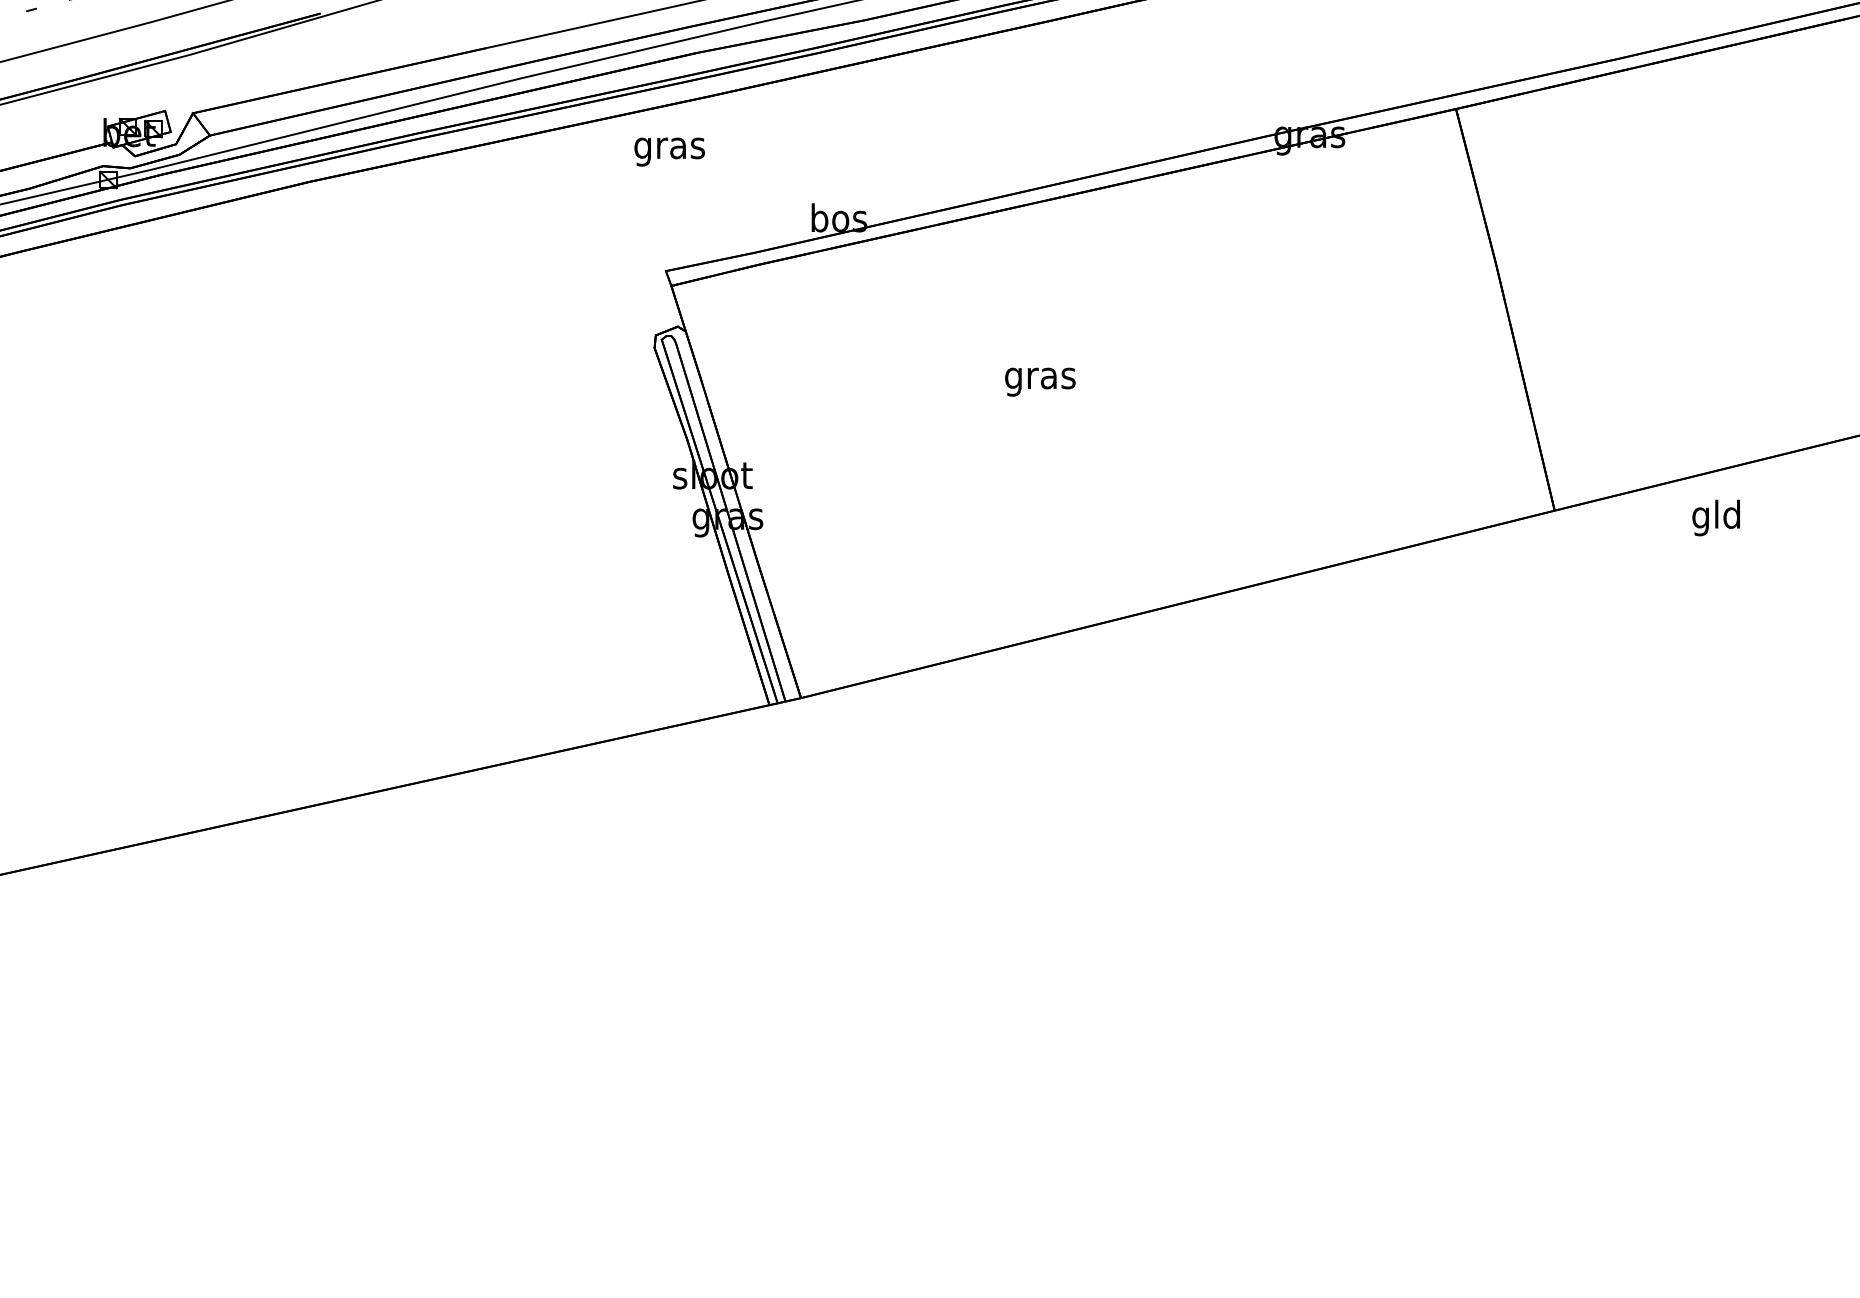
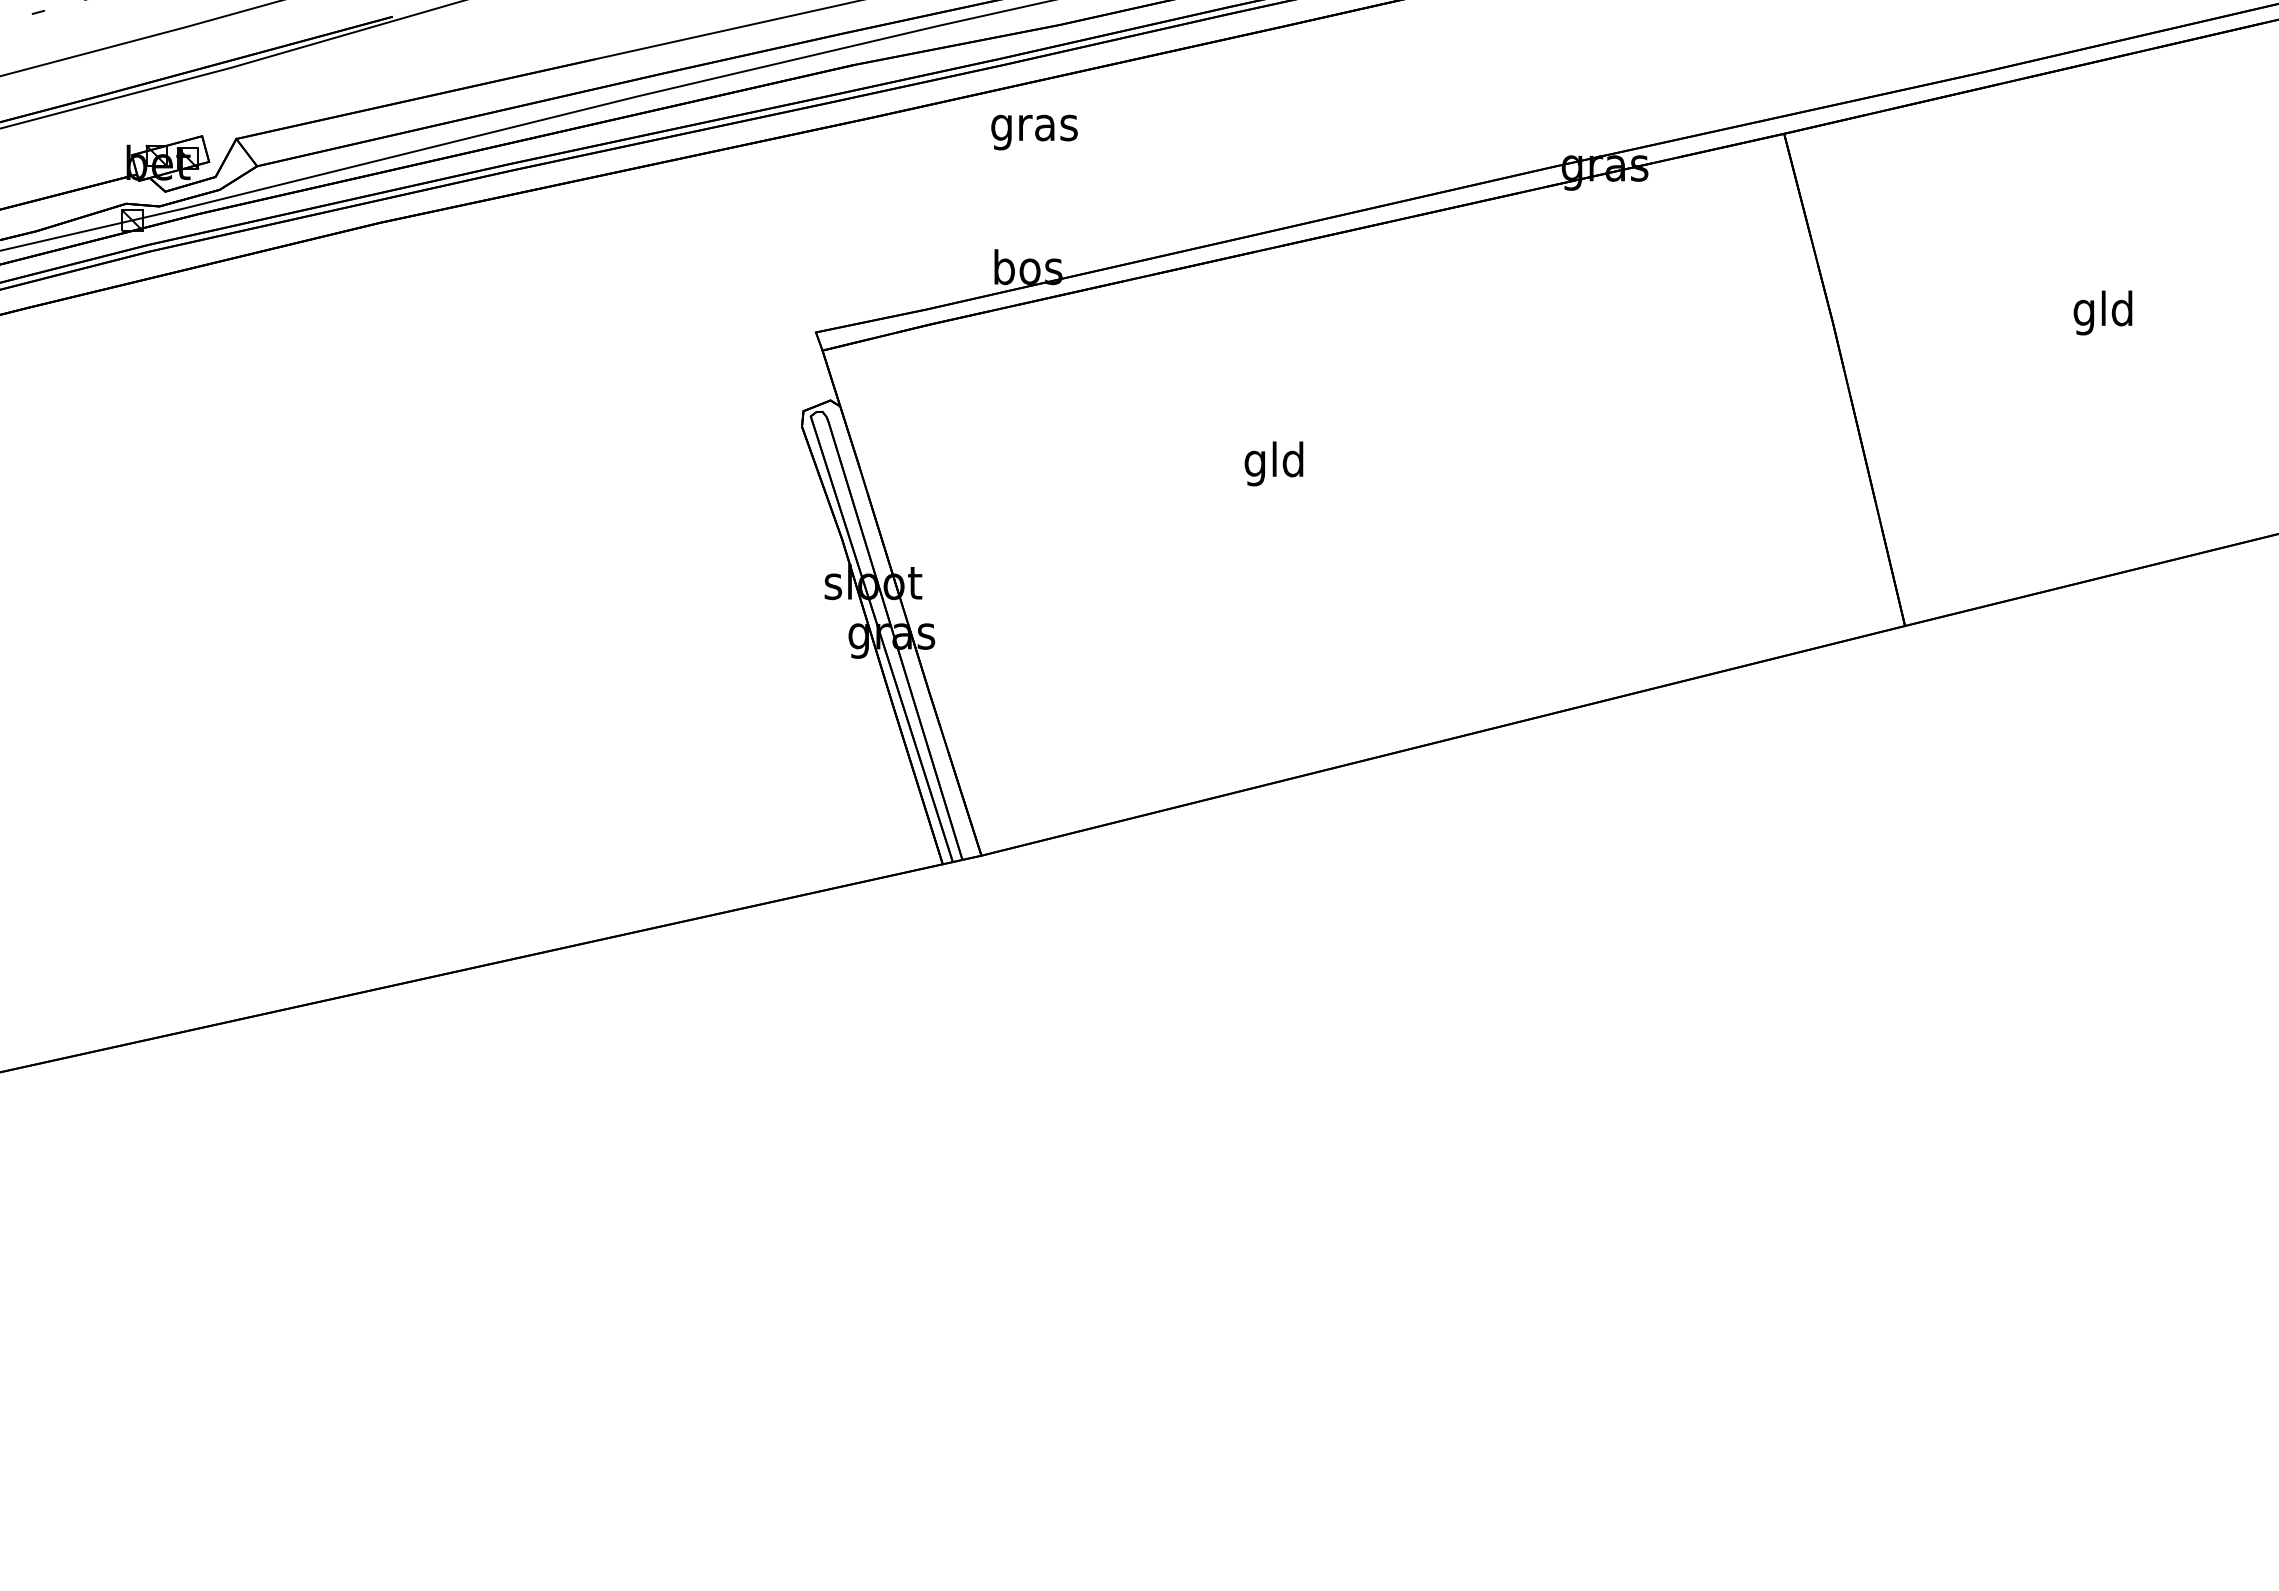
text: (669, 152) -> (1034, 132), moved
text: (1040, 378) -> (1274, 463), gras -> gld
text: (1715, 517) -> (2102, 312), moved

